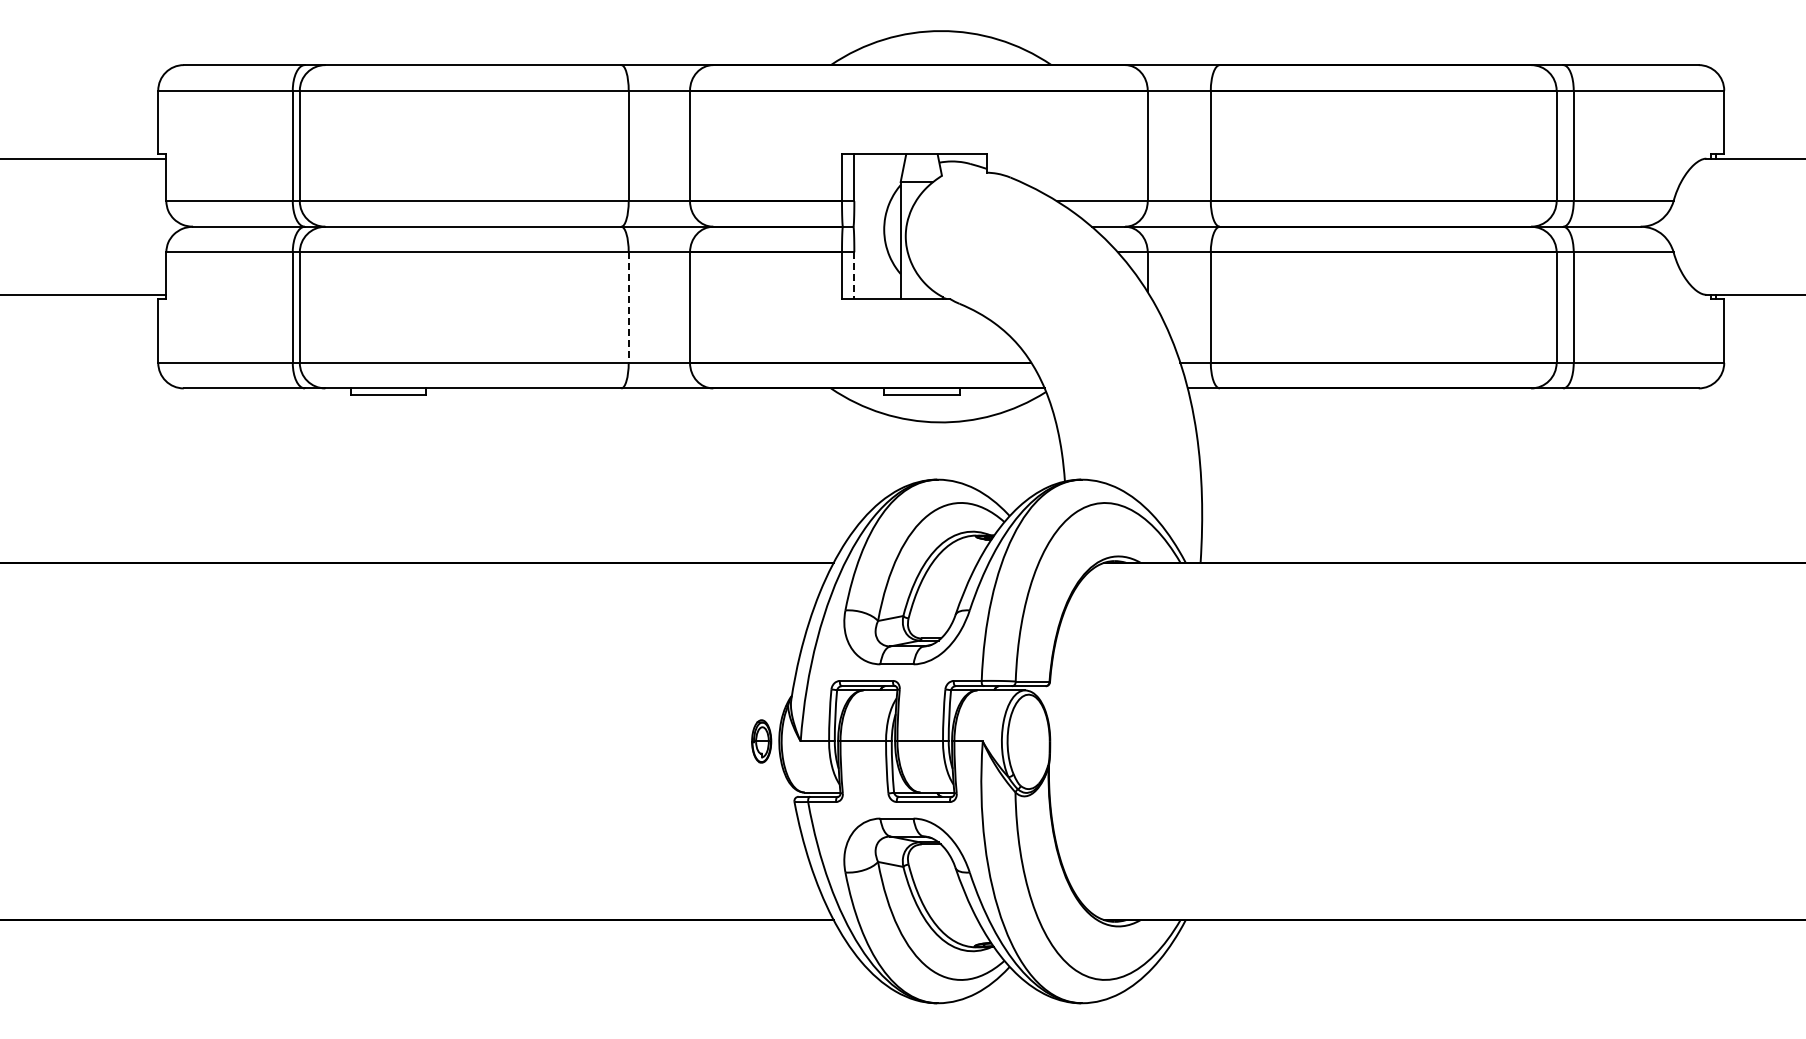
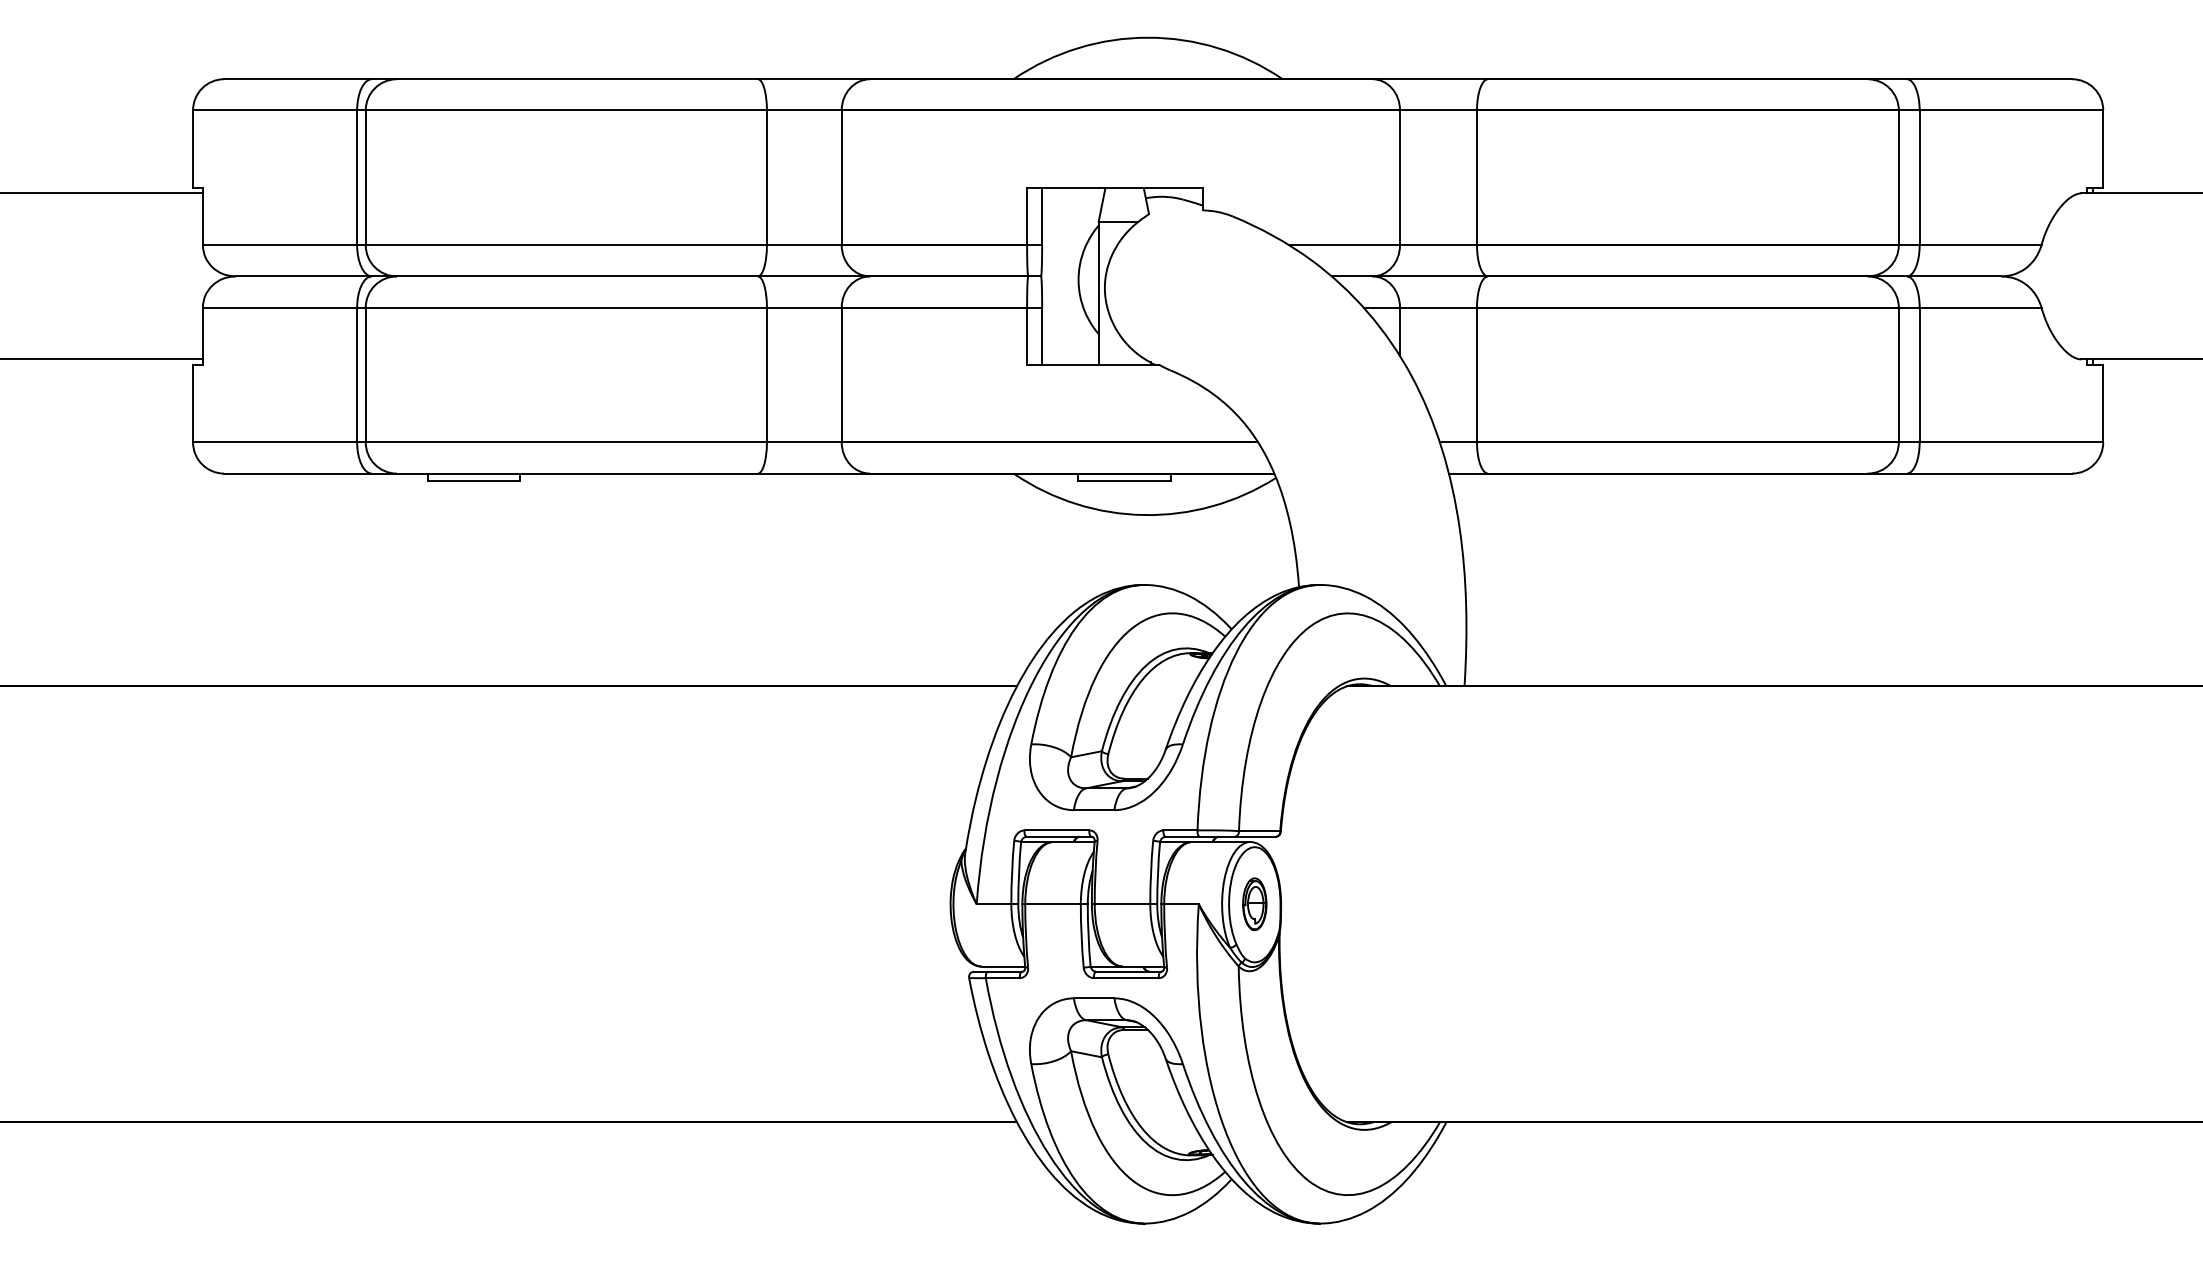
line: (854, 276) -> (1042, 337), dashed -> solid
line: (628, 308) -> (766, 376), dashed -> solid
part: (761, 741) -> (1254, 904), moved

